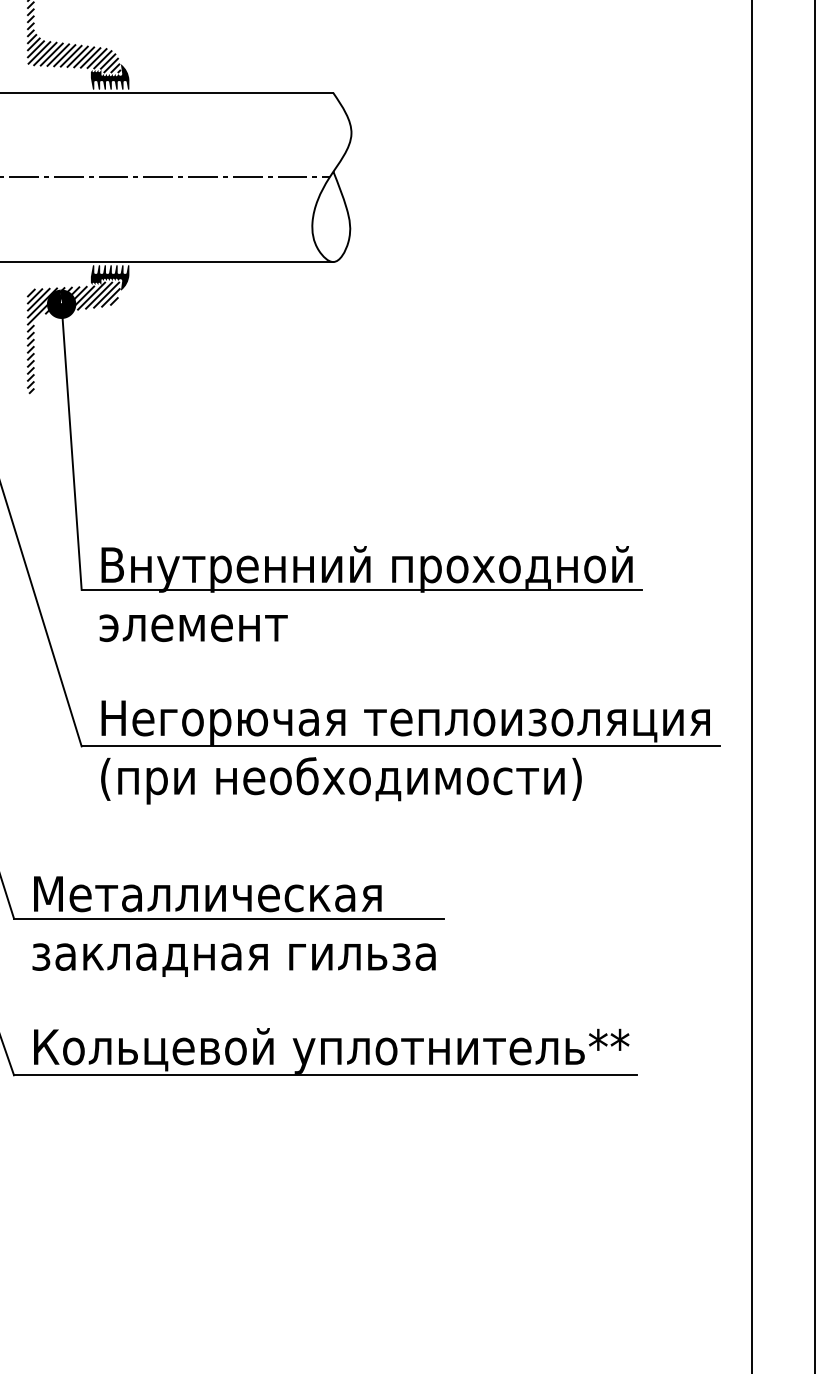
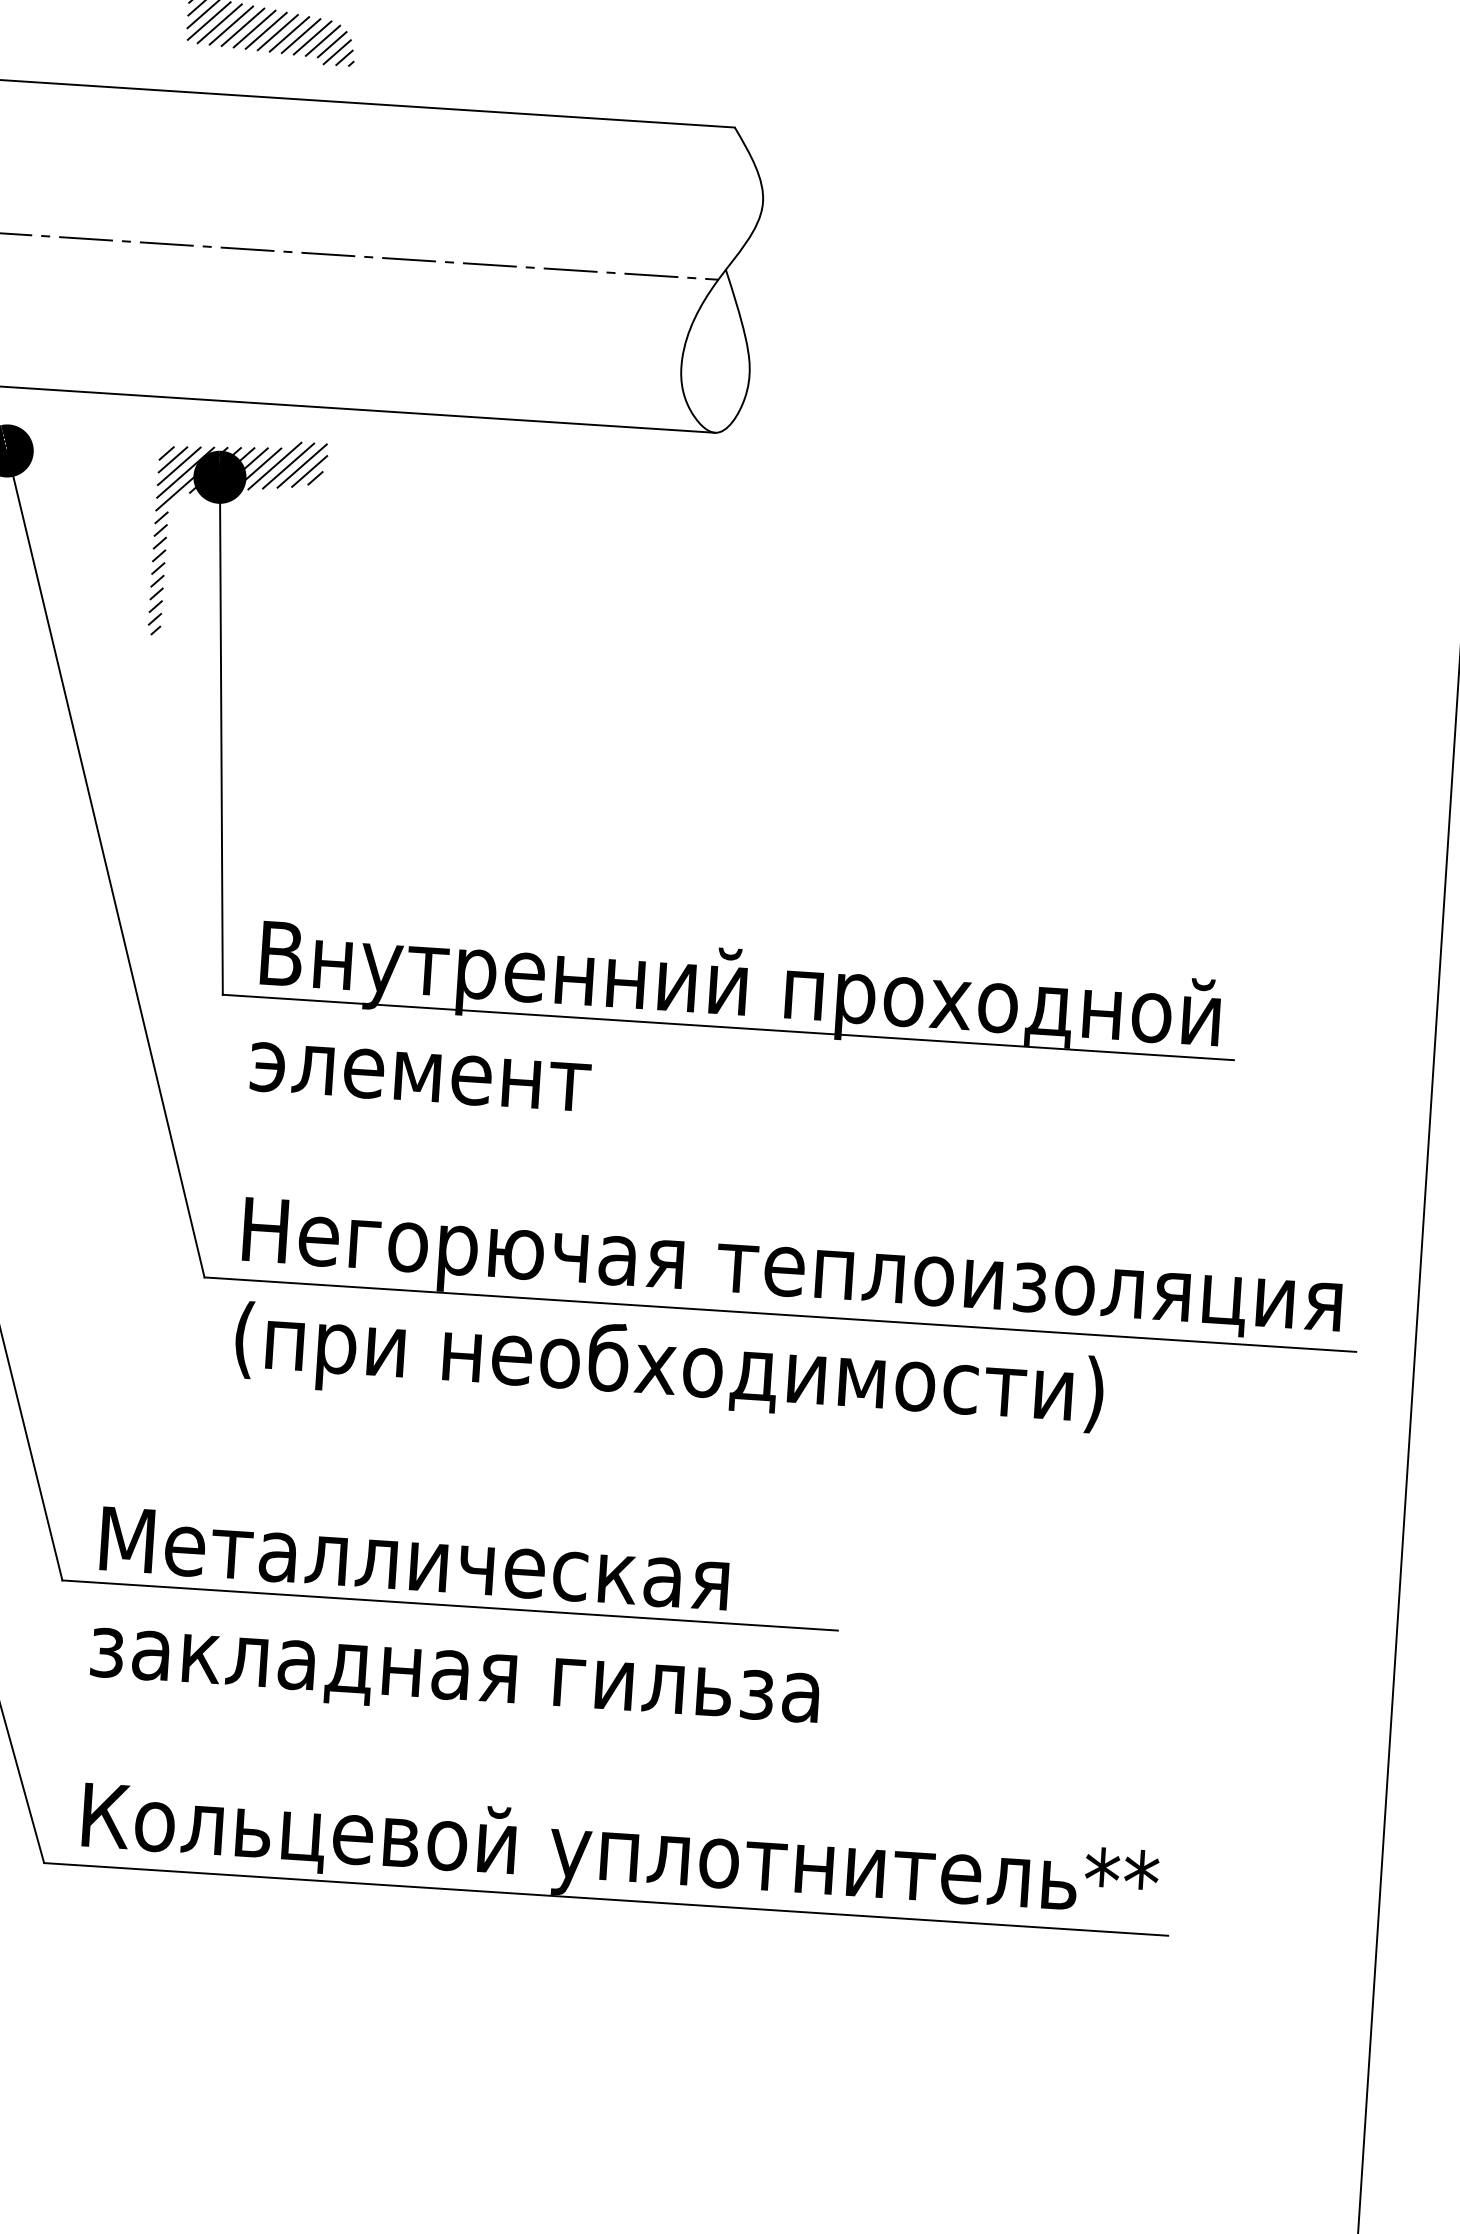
fill: (109, 76) -> (332, 71), removed
fill: (109, 277) -> (309, 434), removed

